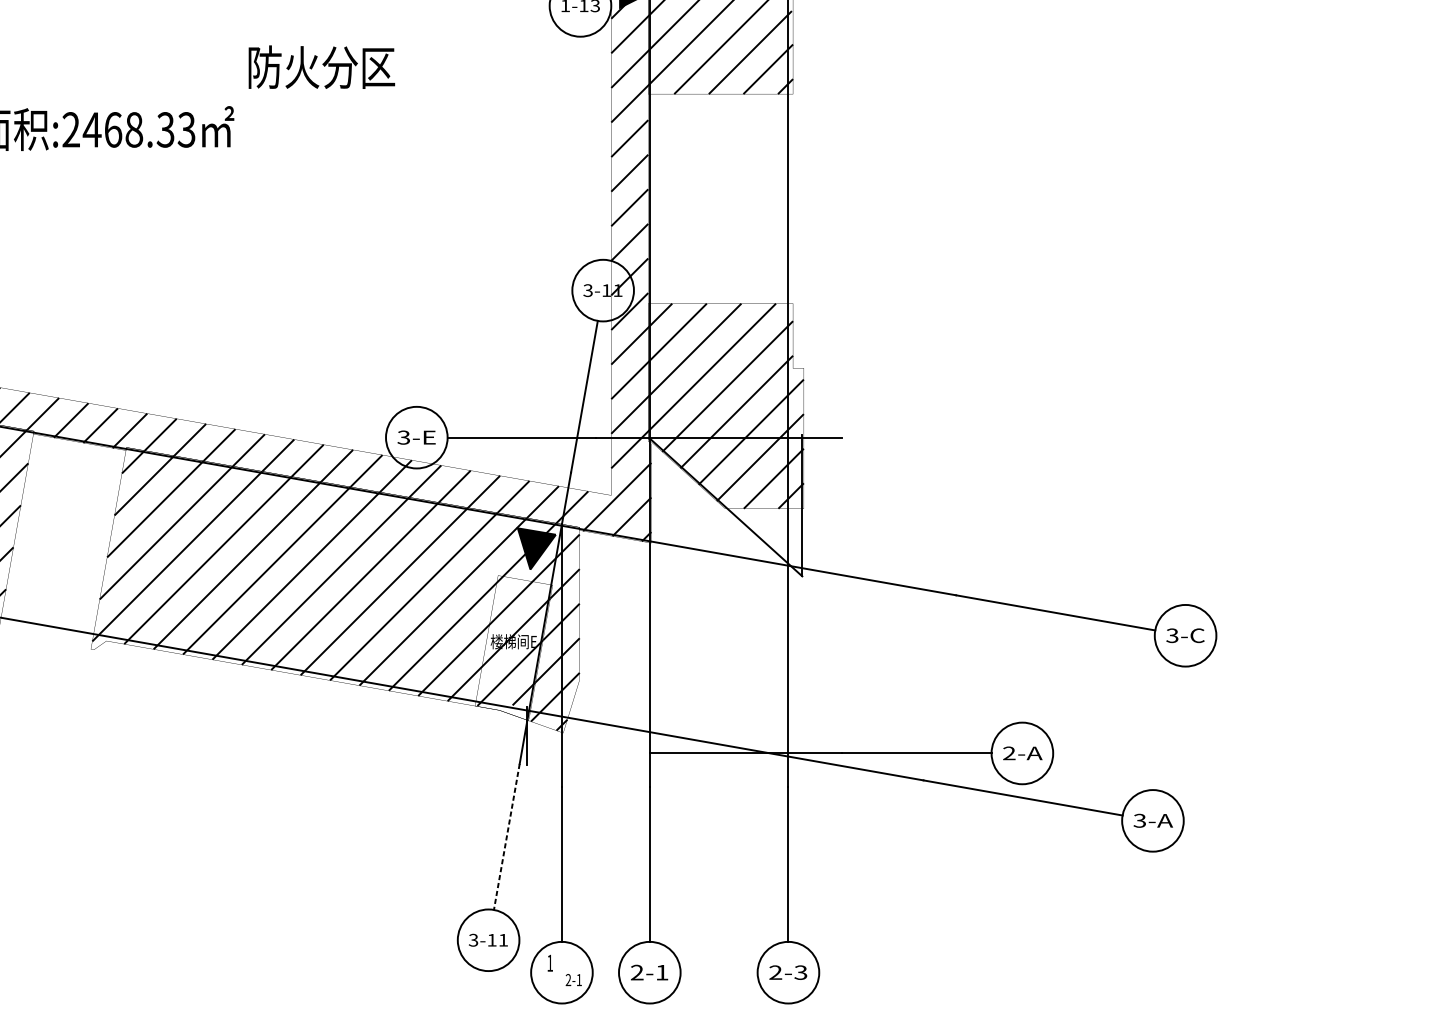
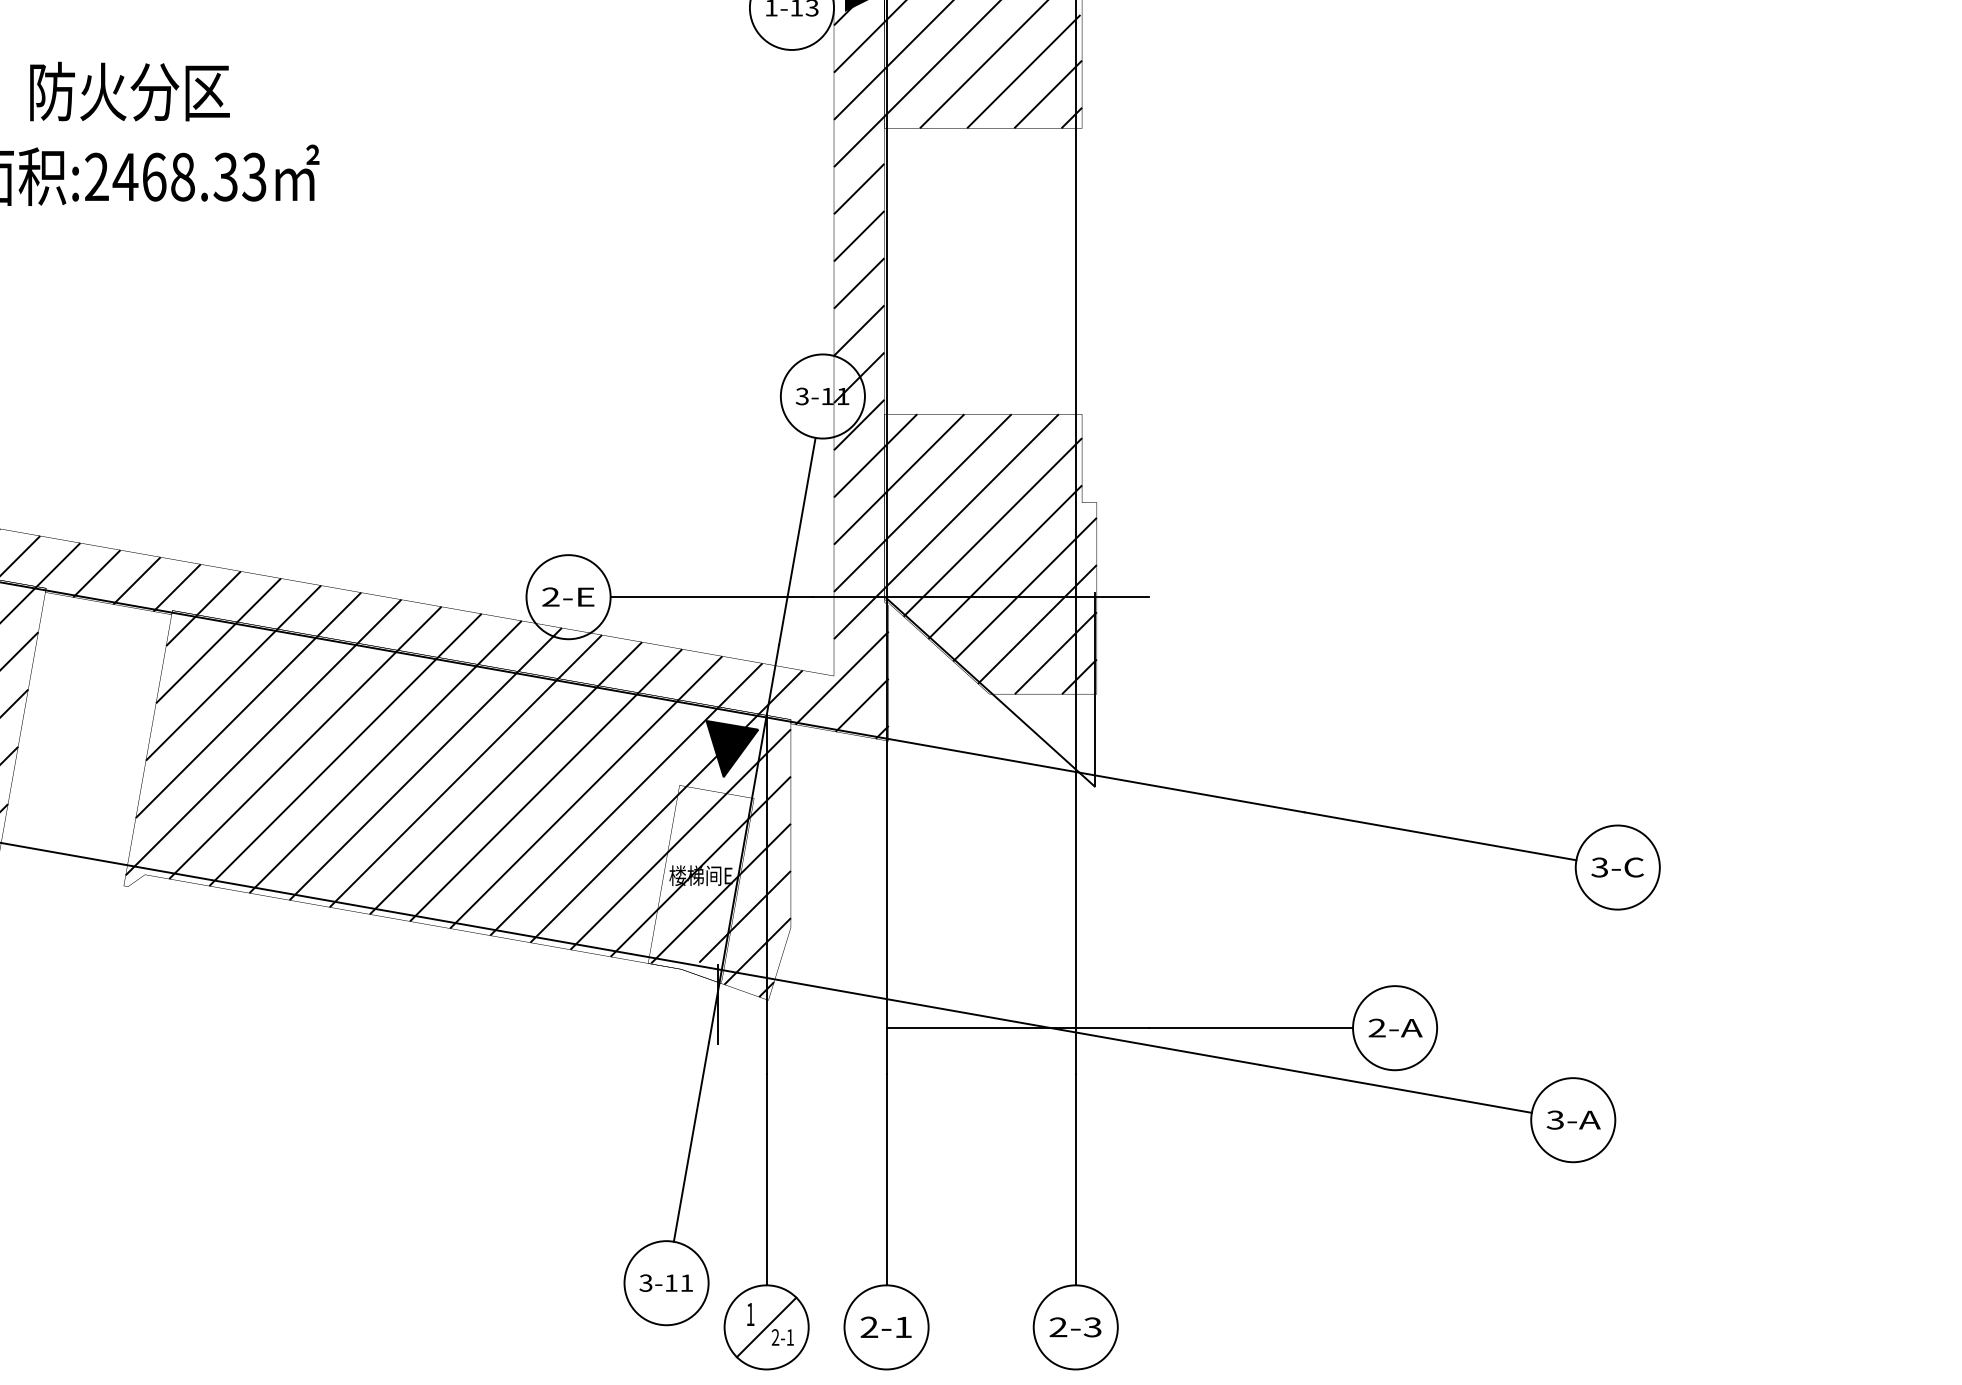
text: (321, 67) -> (129, 91), moved
text: (403, 437) -> (550, 596), 3-E -> 2-E
line: (506, 837) -> (691, 1142), dashed -> solid
line: (561, 972) -> (766, 1327), added

